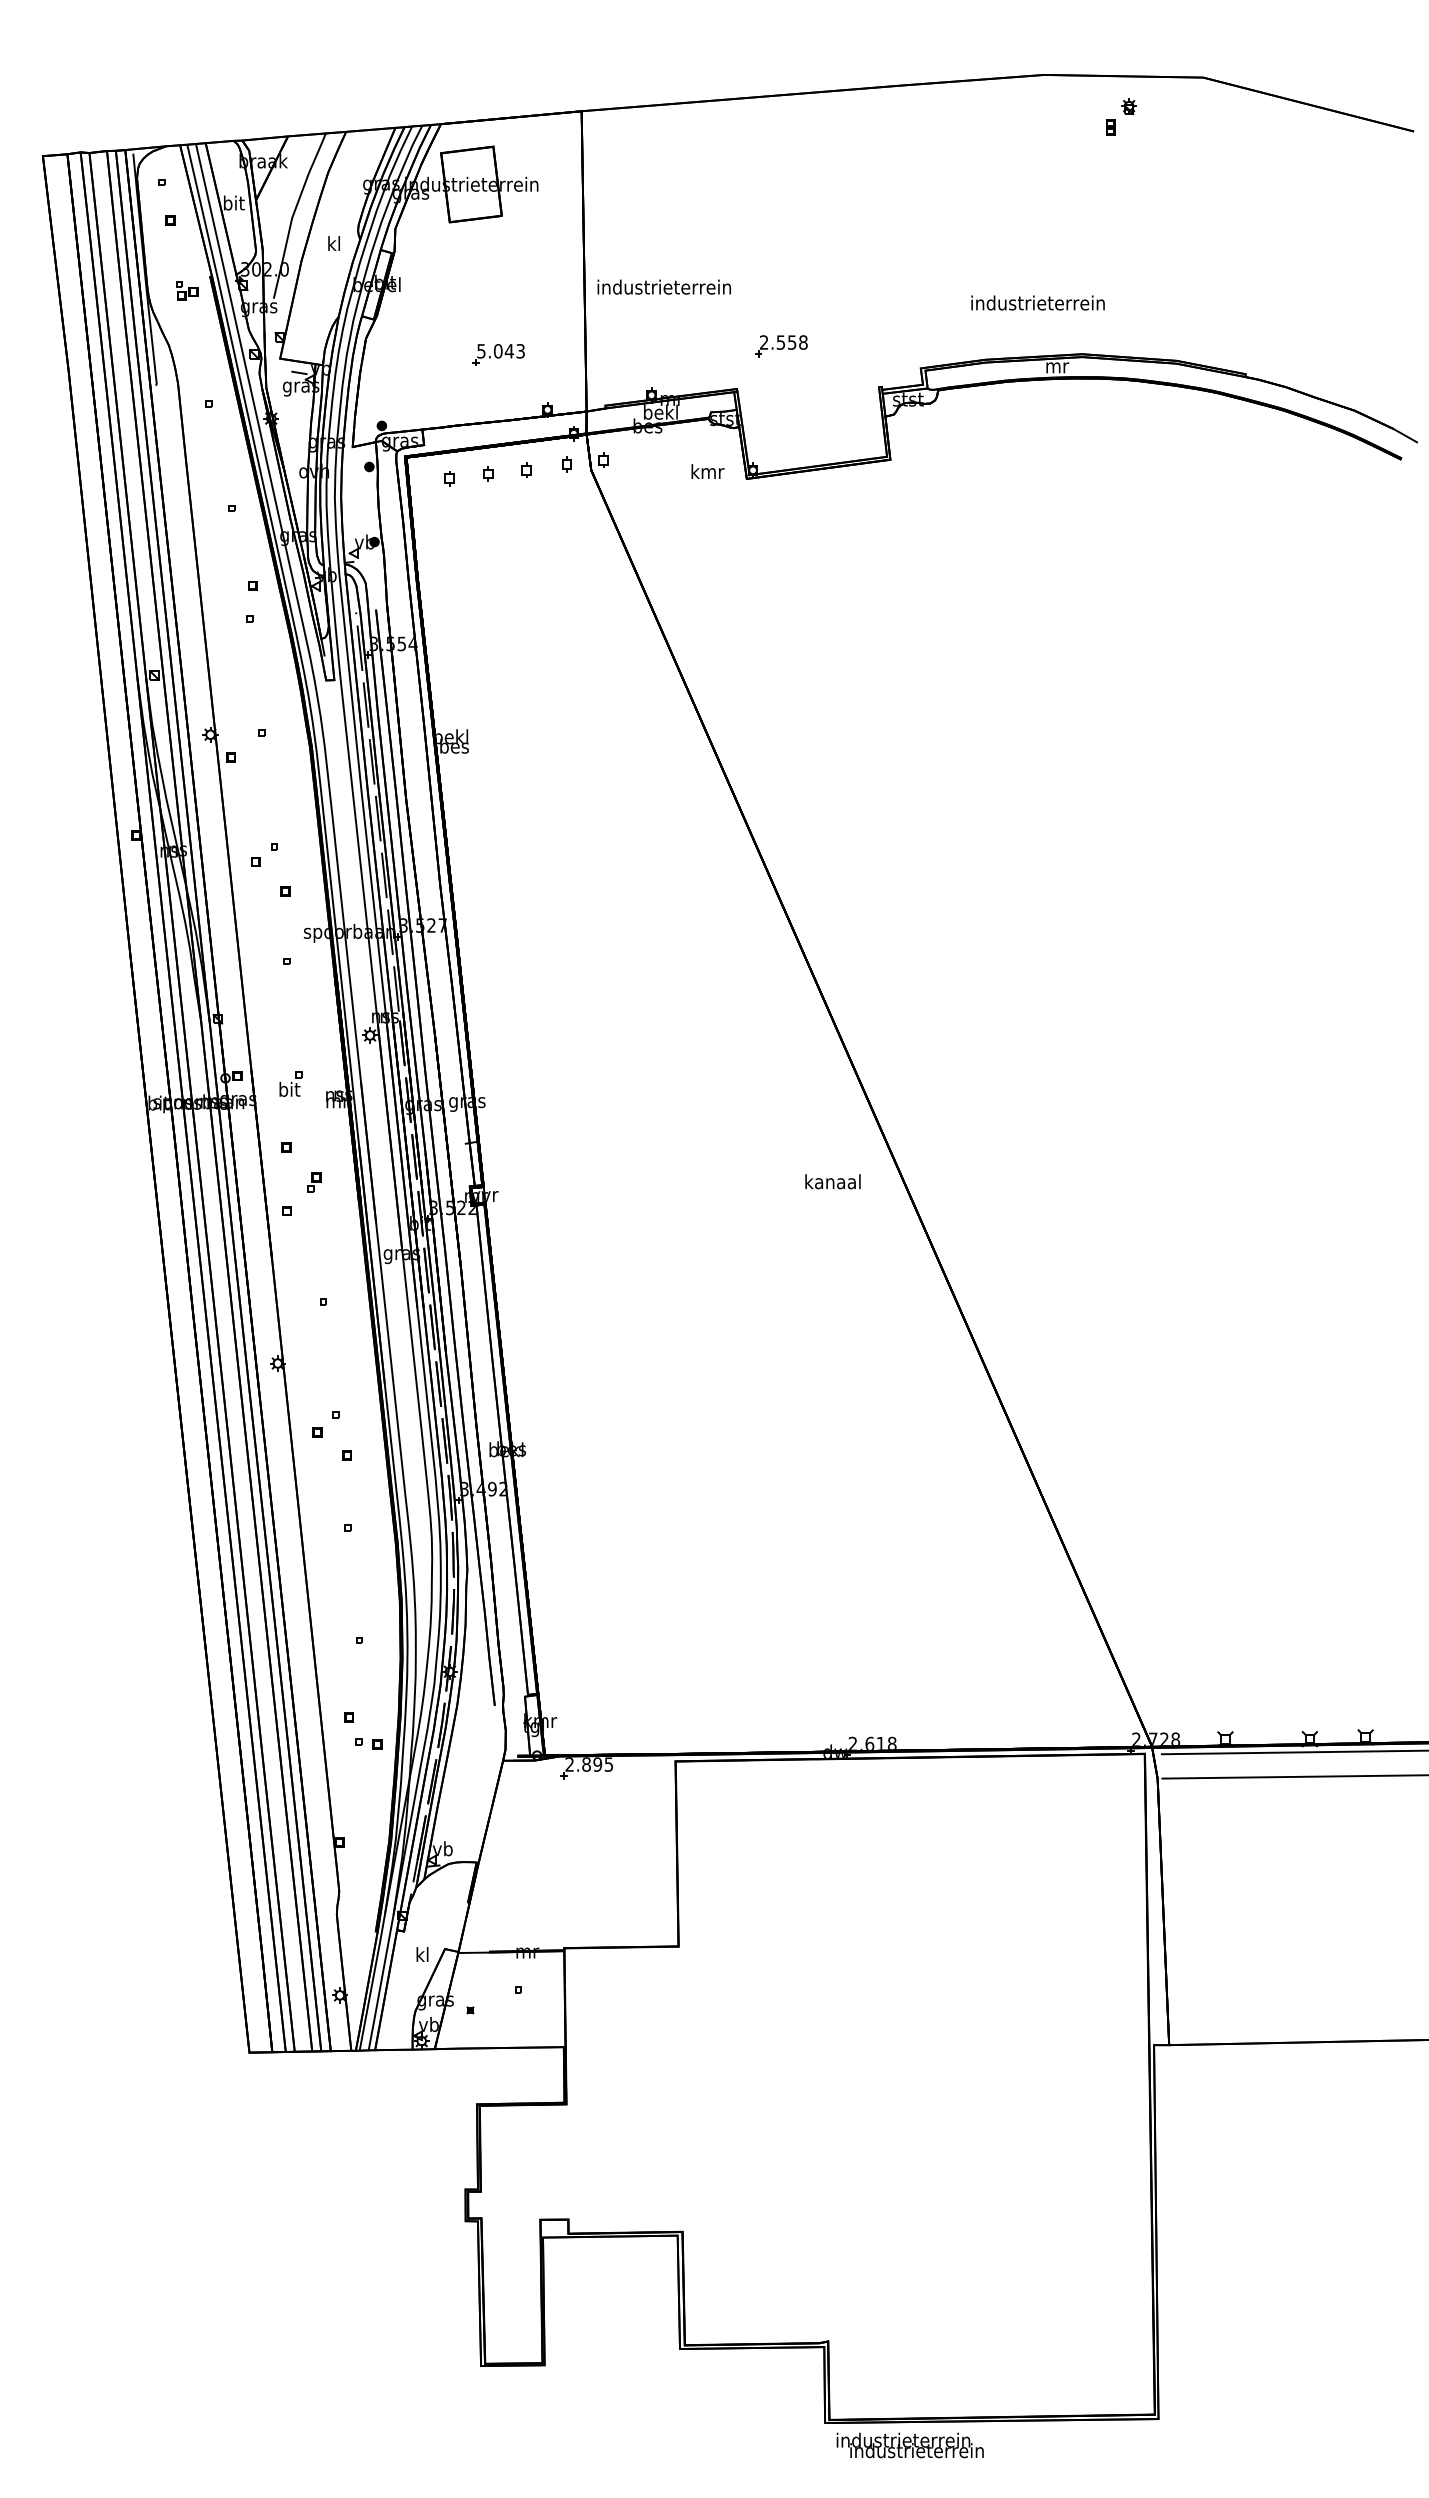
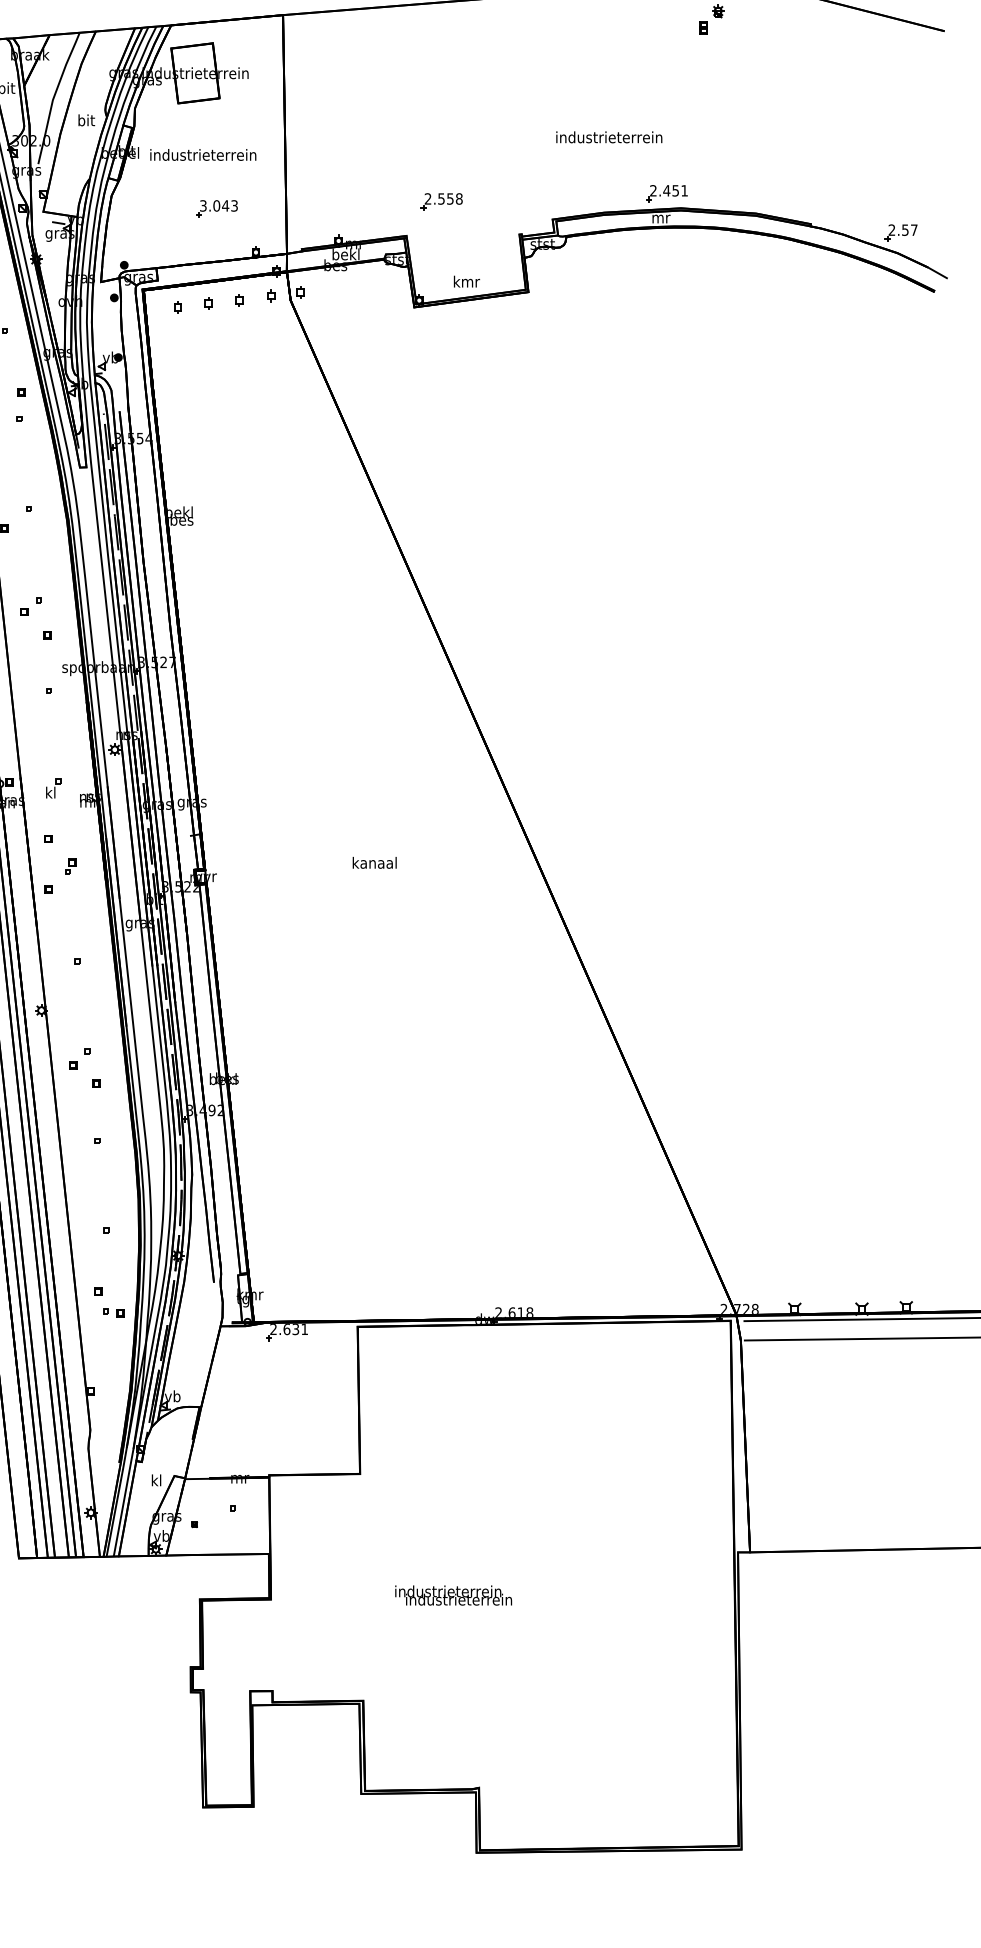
text: (334, 243) -> (86, 120), kl -> bit
text: (663, 286) -> (202, 154), moved
text: (1037, 302) -> (608, 136), moved
part: (1064, 335) -> (666, 193), added
text: (481, 350) -> (203, 205), 5.043 -> 3.043
part: (1358, 385) -> (900, 233), added
text: (707, 471) -> (466, 281), moved
text: (289, 1088) -> (50, 791), bit -> kl
text: (832, 1181) -> (374, 862), moved
text: (597, 1764) -> (295, 1329), 2.895 -> 2.631
text: (909, 2445) -> (453, 1595), moved

